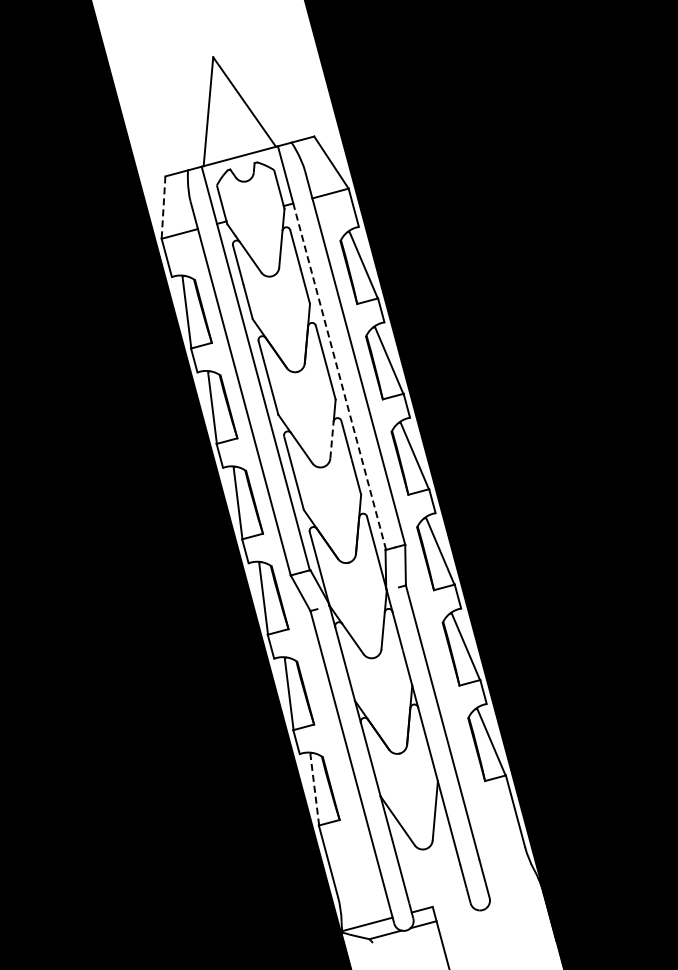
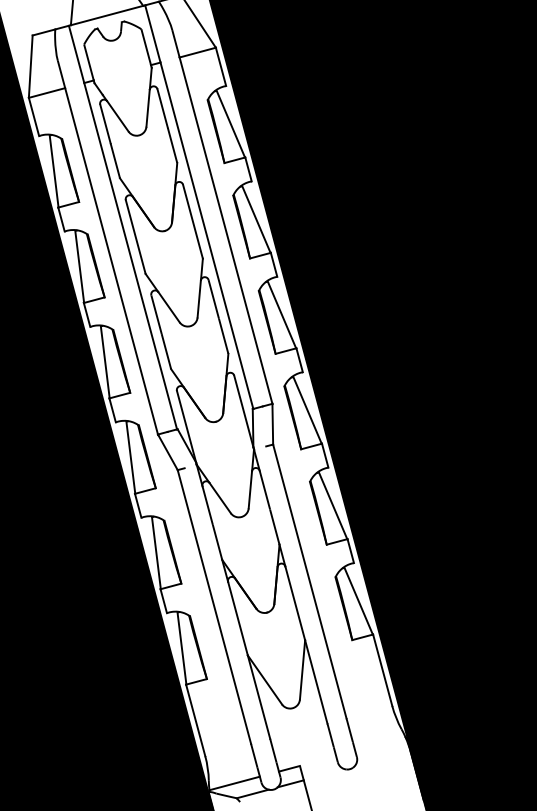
line: (163, 208) -> (30, 67), dashed -> solid
line: (339, 376) -> (206, 235), dashed -> solid
line: (332, 439) -> (199, 298), dashed -> solid
line: (314, 789) -> (181, 648), dashed -> solid

